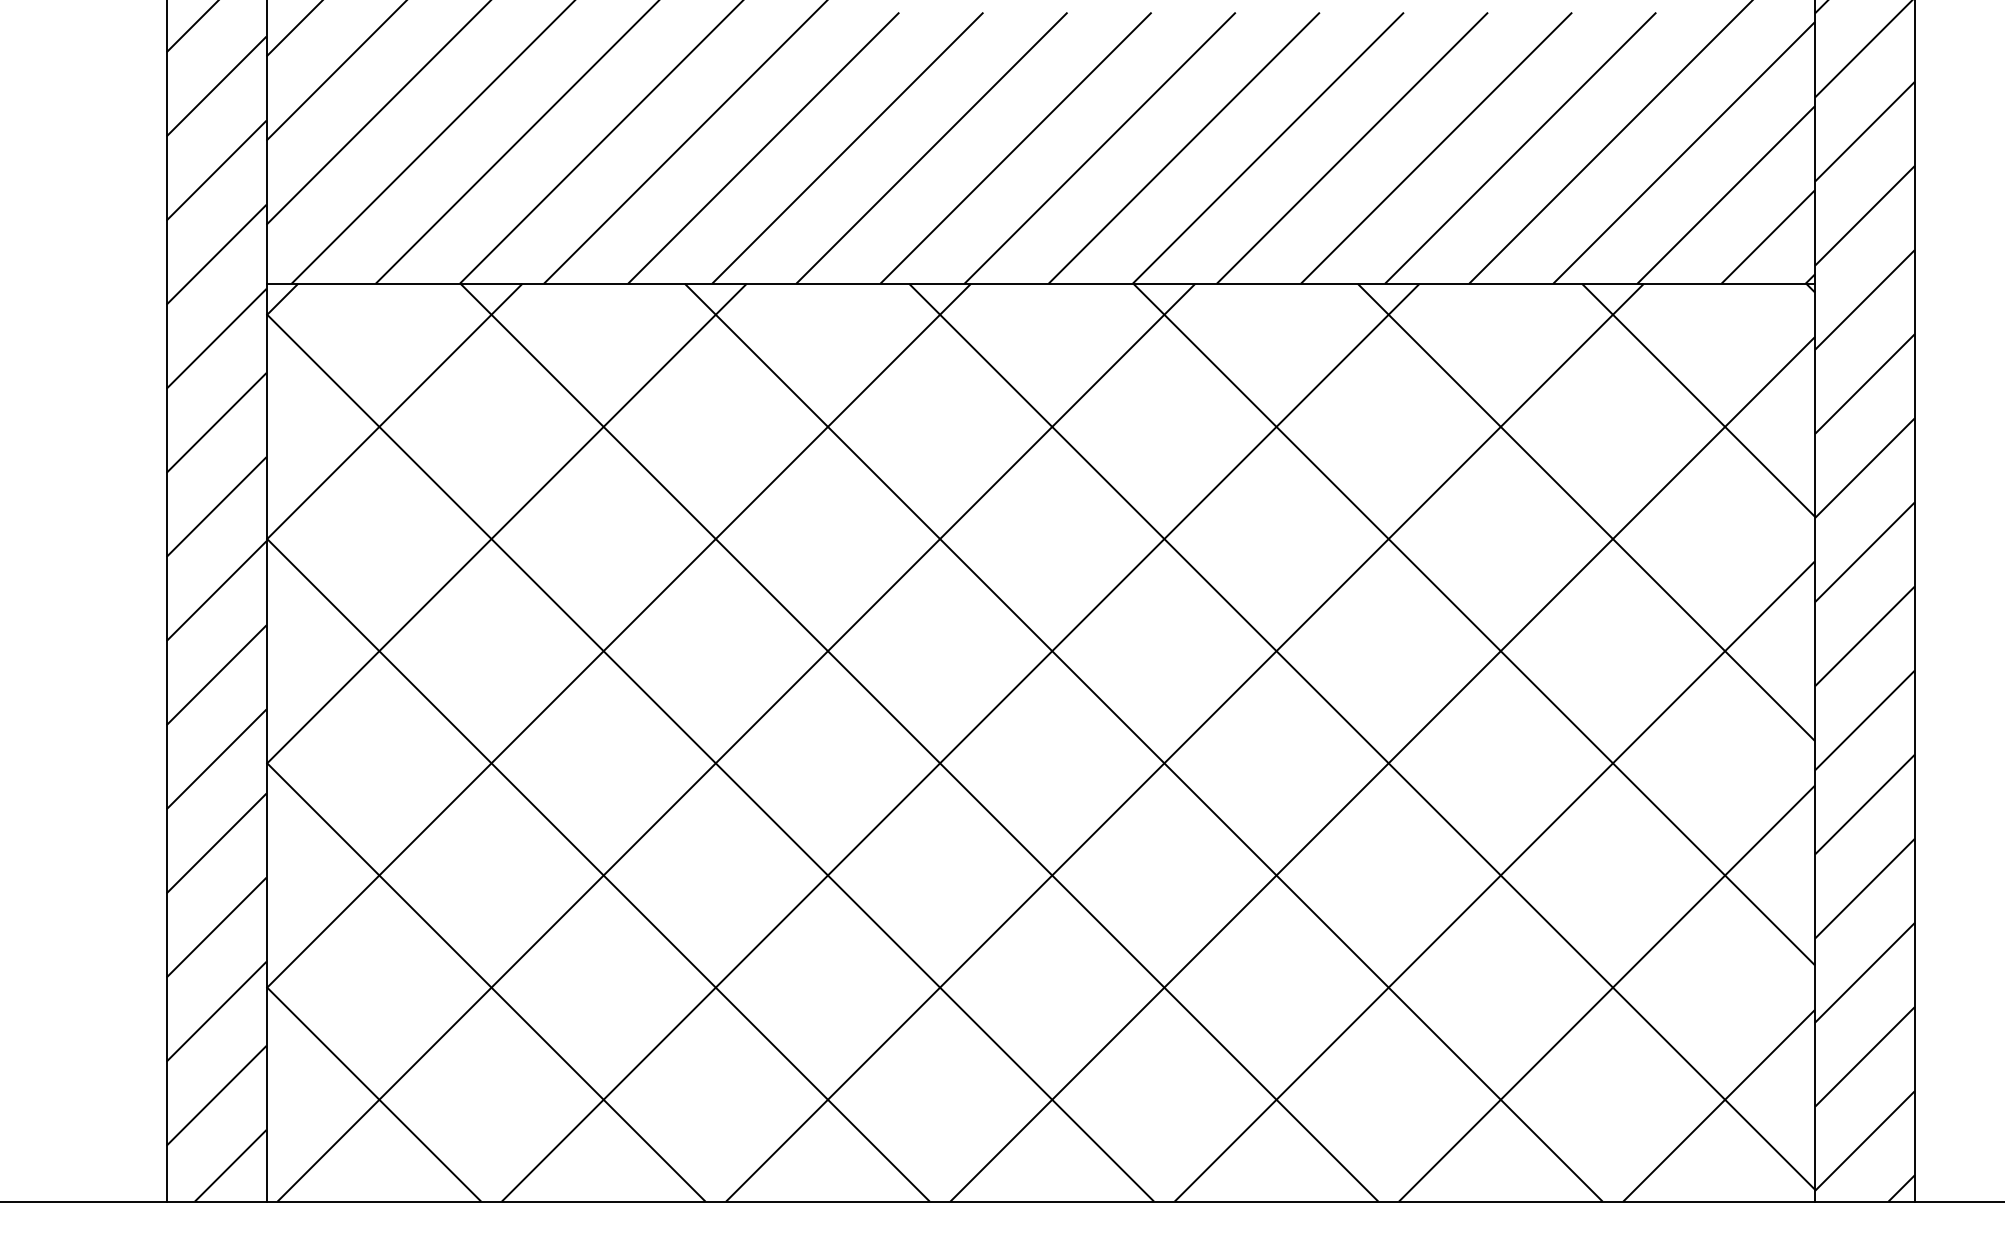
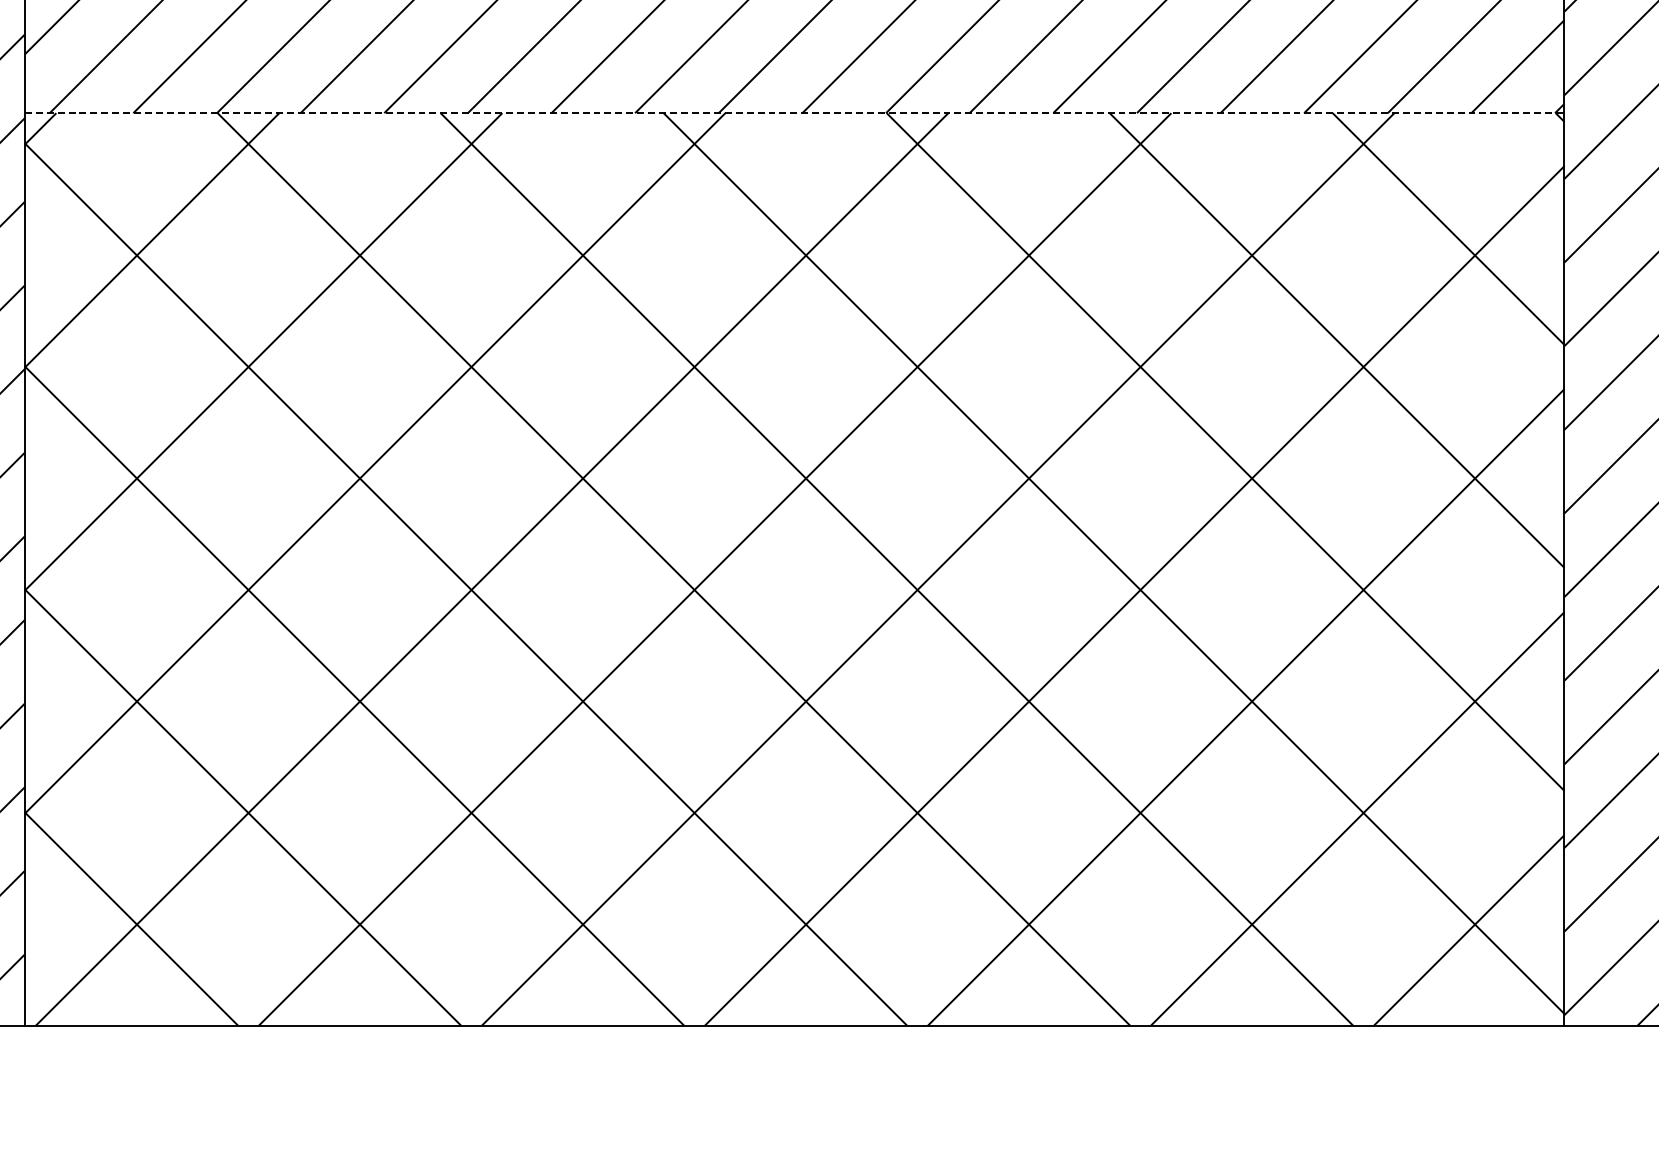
line: (1041, 283) -> (795, 112), solid -> dashed

